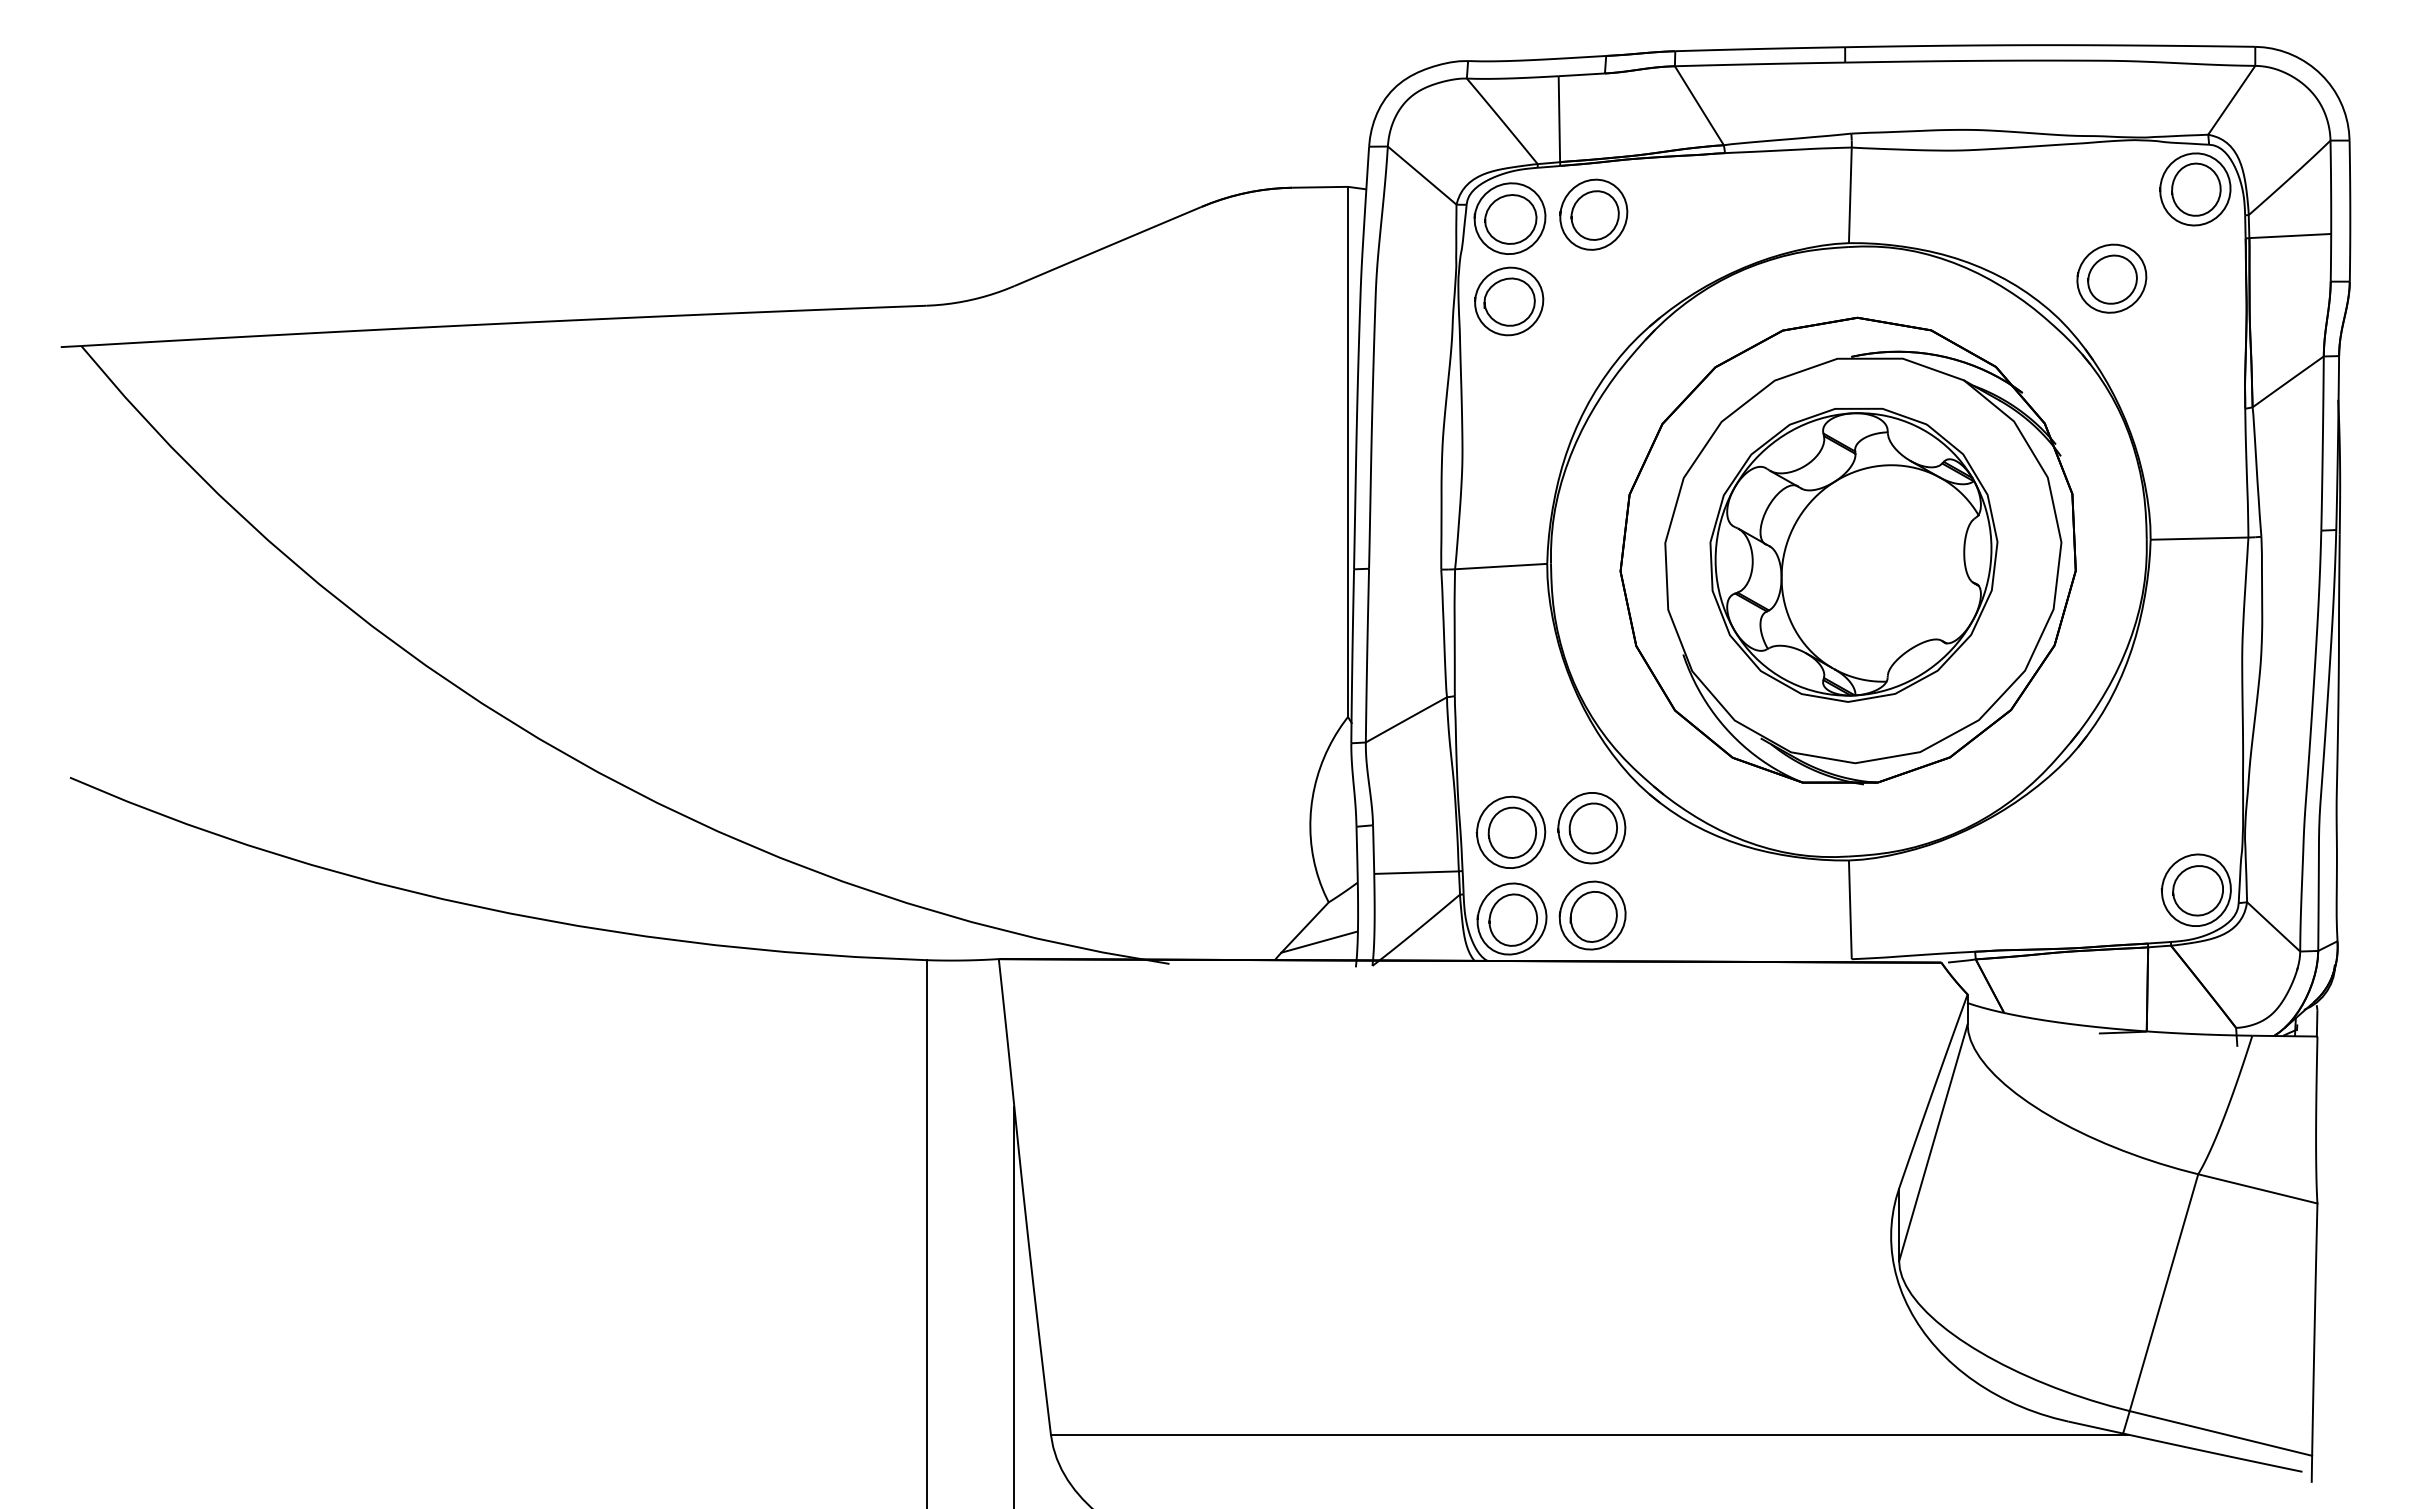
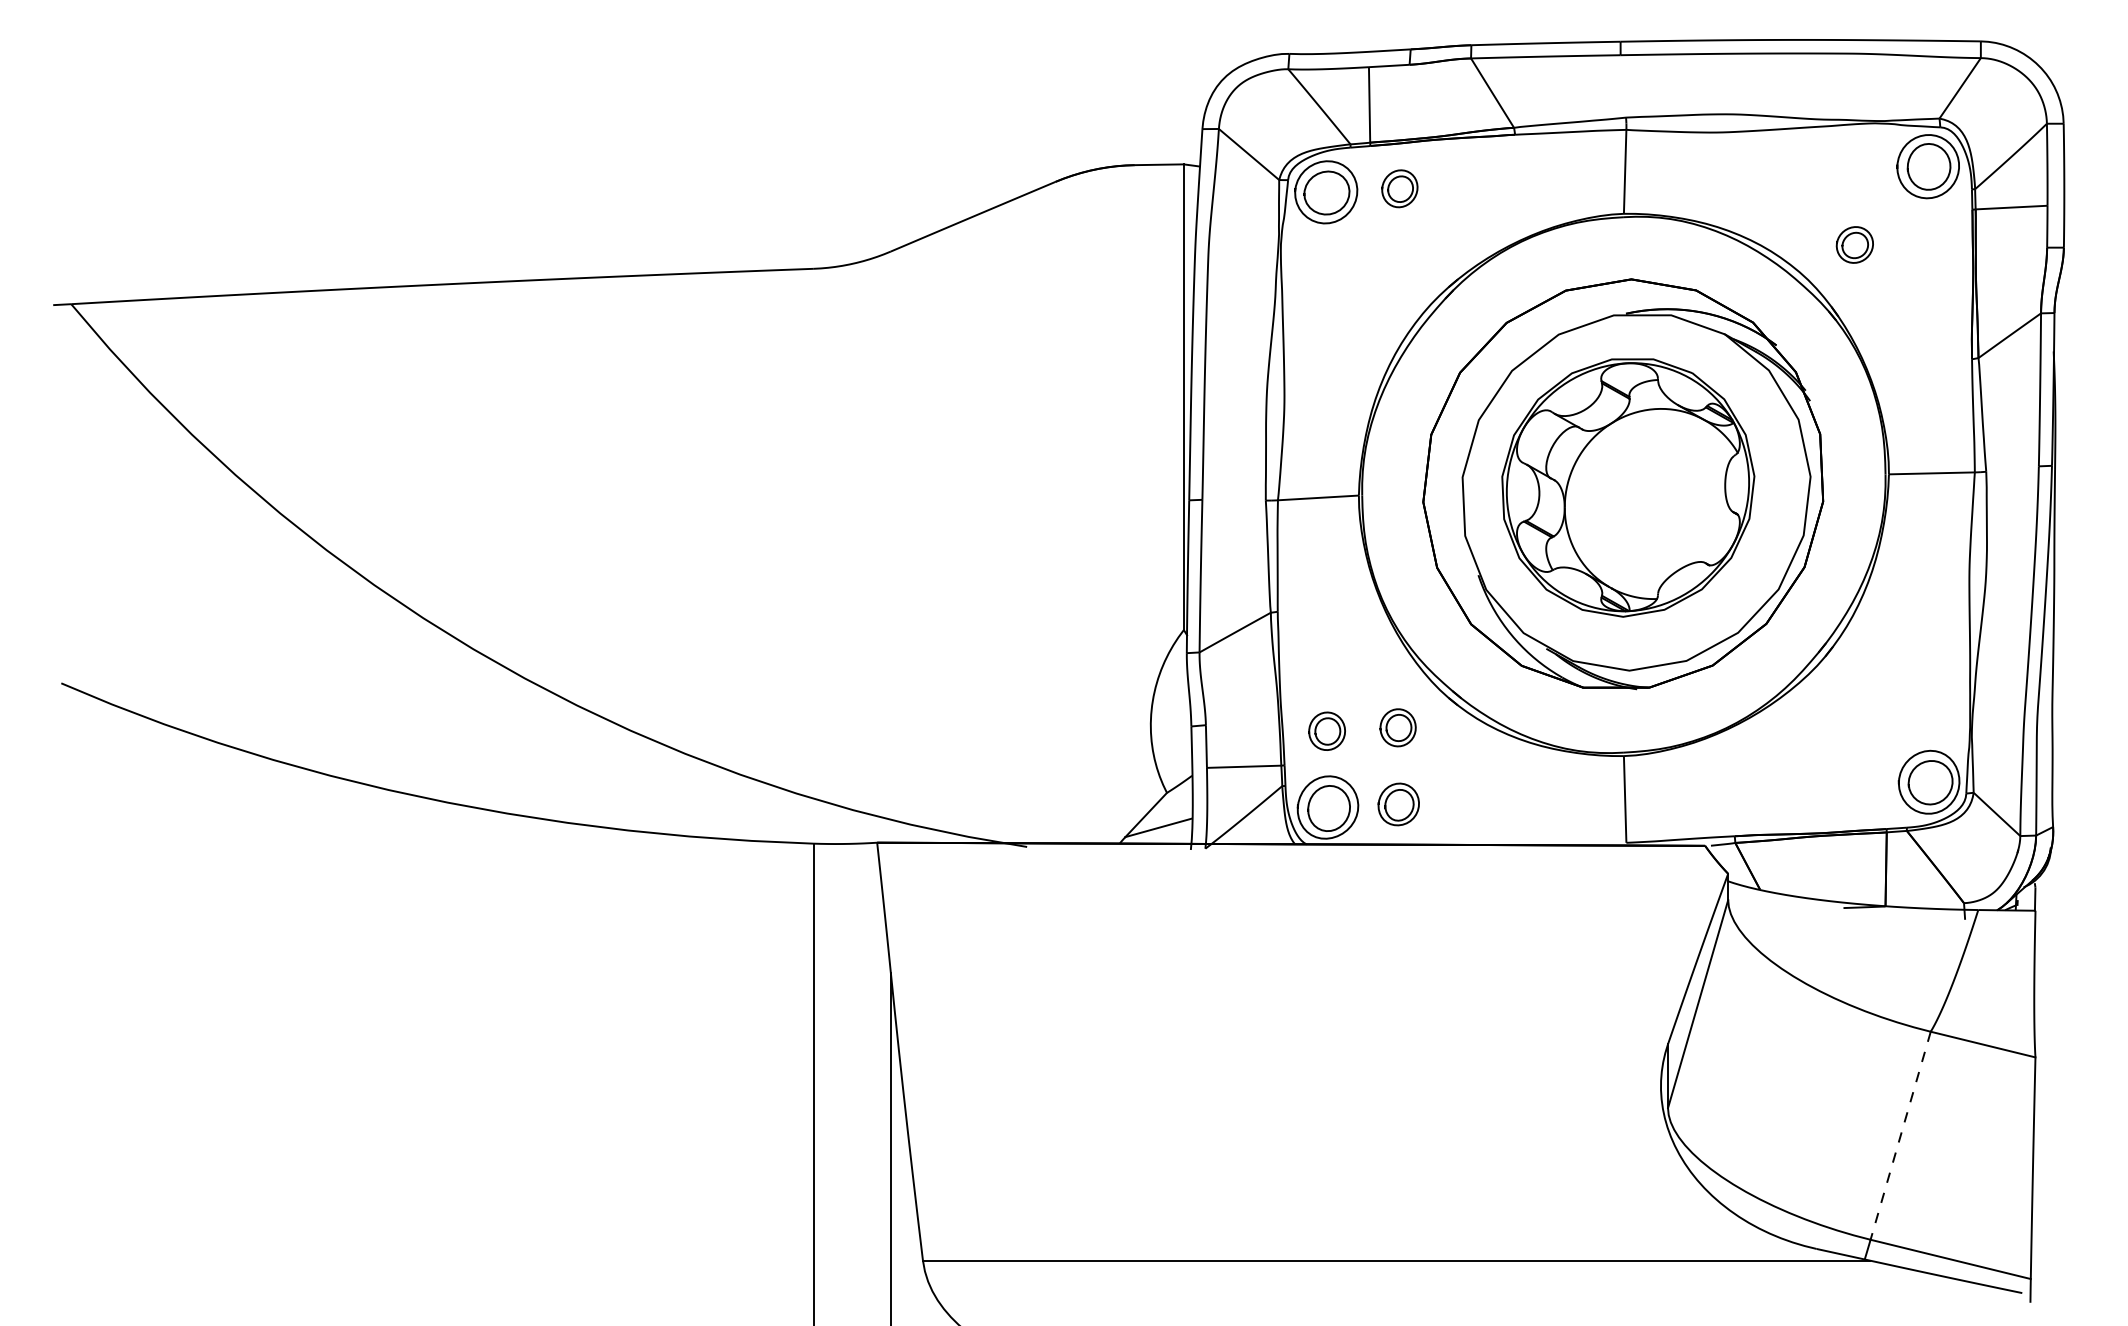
part: (1593, 214) -> (1399, 188), size x0.6
part: (2111, 278) -> (1854, 244), size x0.6
part: (1509, 301) -> (1325, 265), removed
part: (1591, 828) -> (1397, 728), size x0.6
part: (1510, 831) -> (1326, 730), size x0.6
part: (1592, 915) -> (1398, 804), size x0.7
line: (2163, 1293) -> (1900, 1136), solid -> dashed

